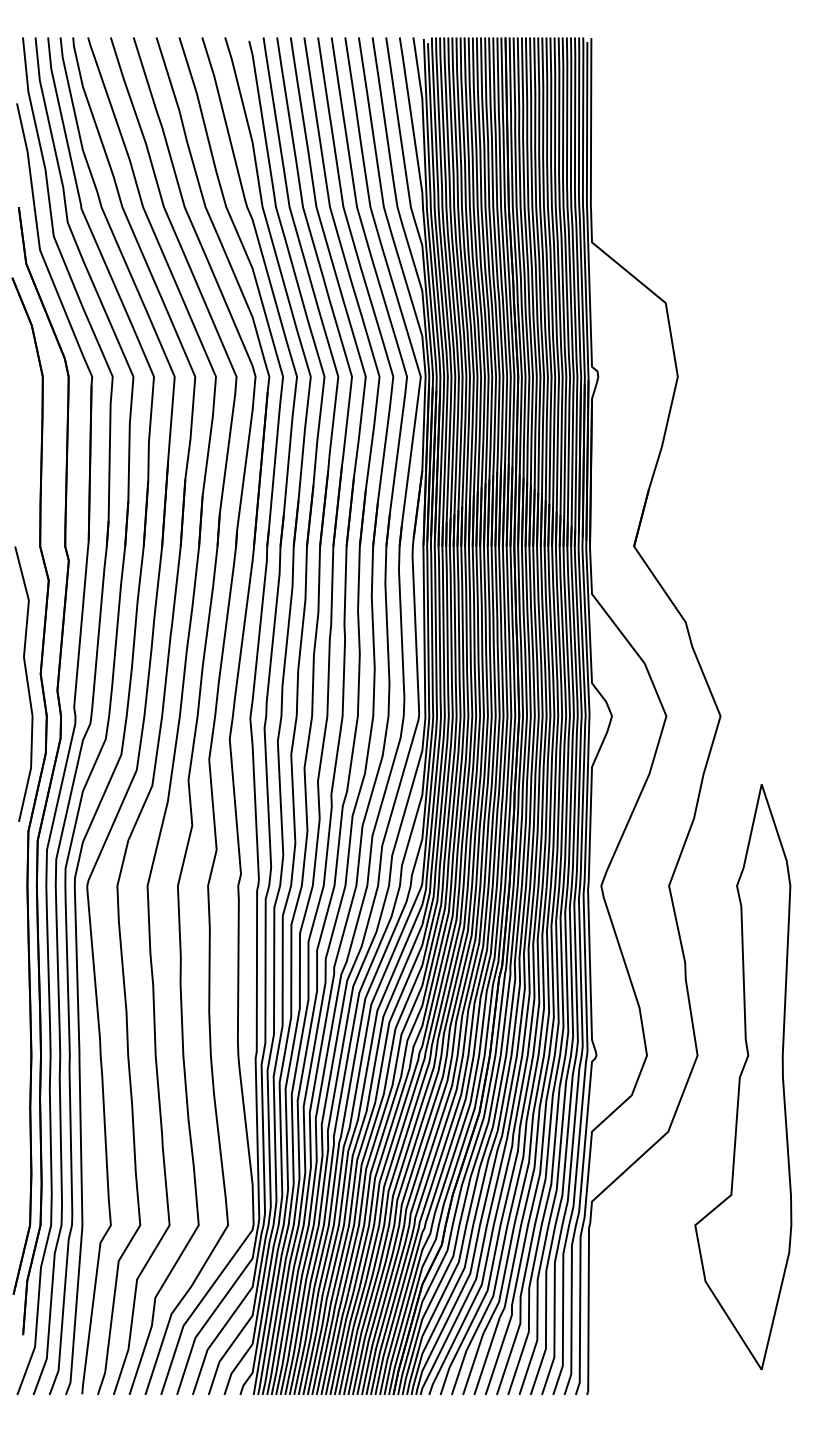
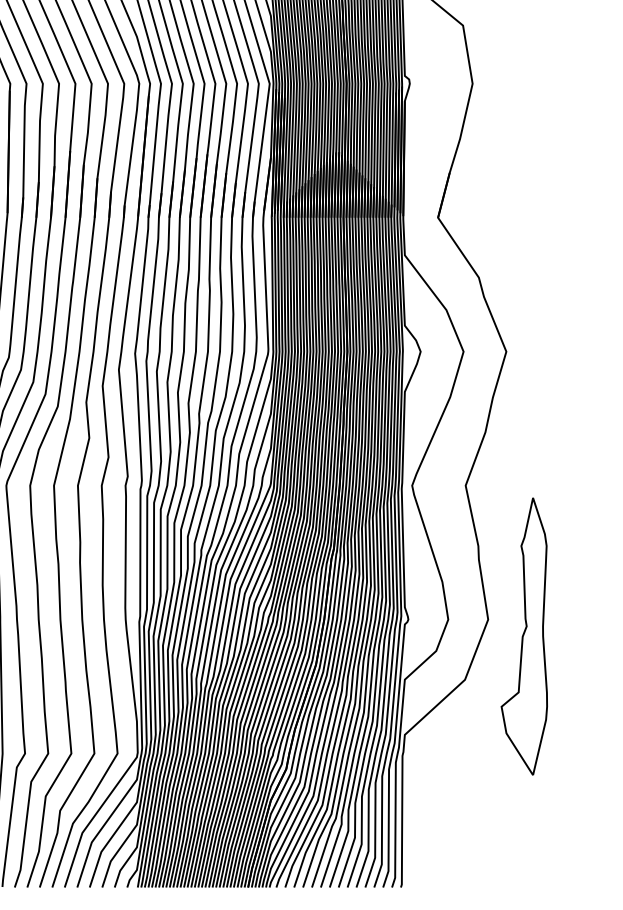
part: (743, 1076) -> (524, 636), size x0.6

